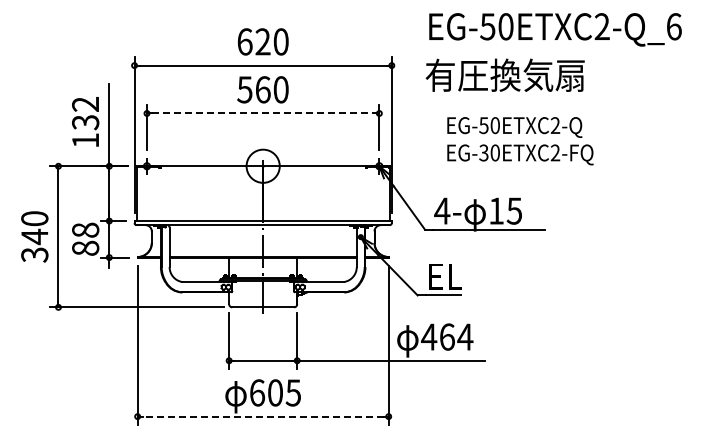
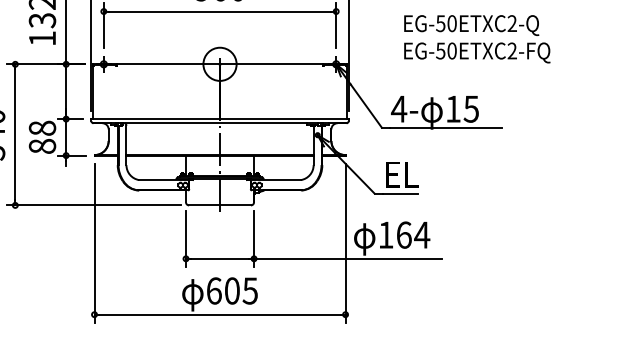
line: (263, 113) -> (220, 11), dashed -> solid
text: (483, 152) -> (440, 50), EG-30ETXC2-FQ -> EG-50ETXC2-FQ
text: (429, 336) -> (386, 234), 464 -> 164
line: (263, 416) -> (220, 314), dashed -> solid

